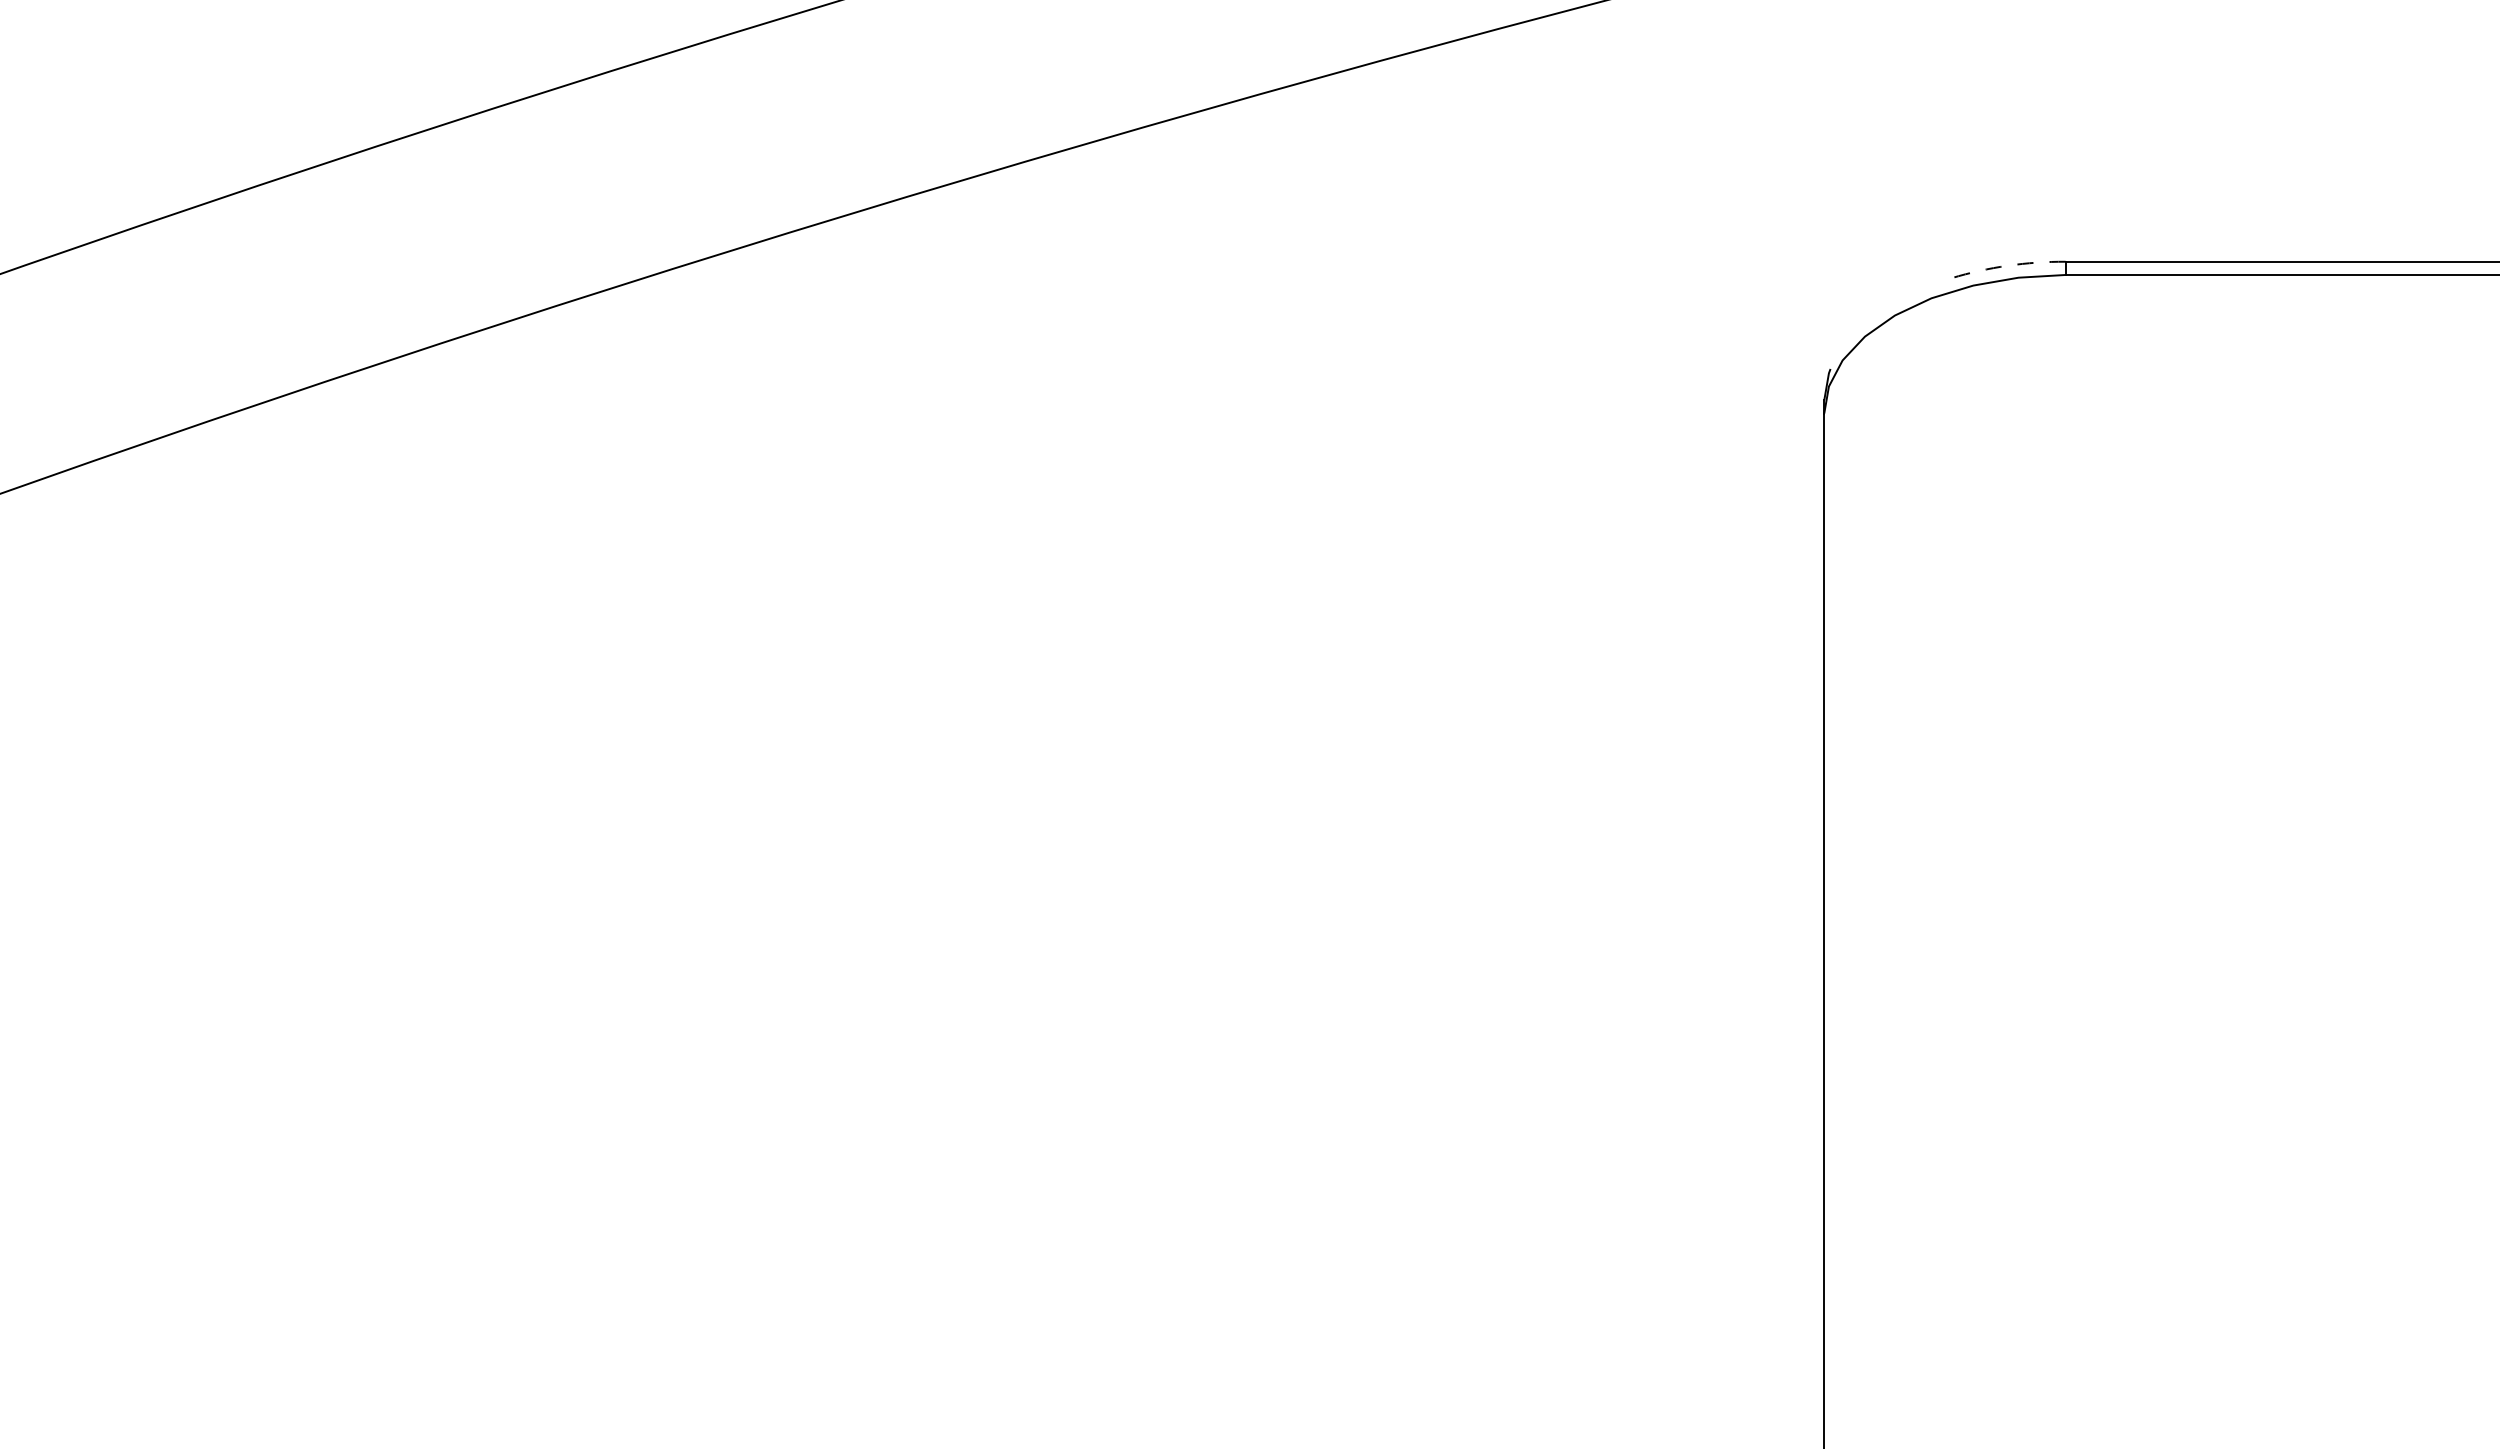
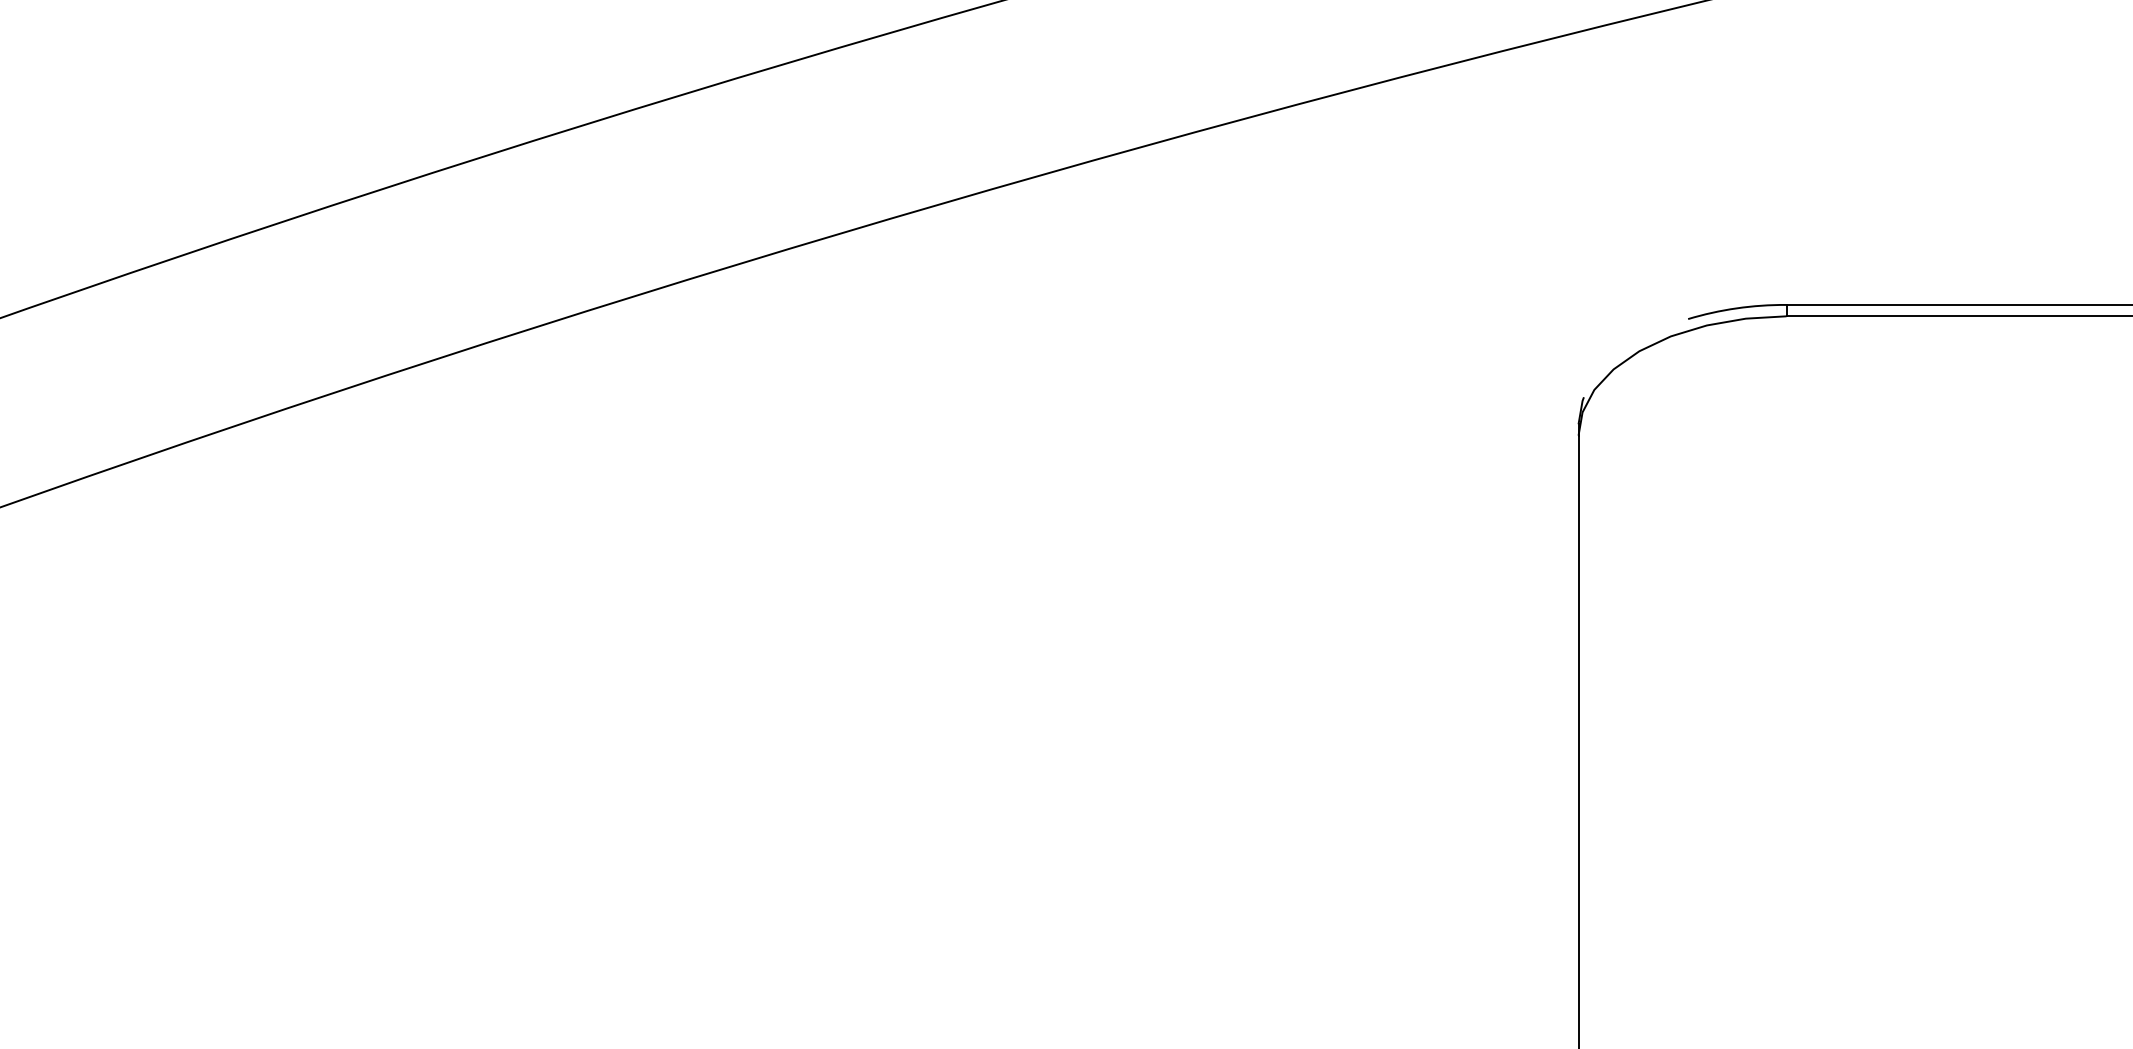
arc: (2007, 265) -> (1736, 308), dashed -> solid

